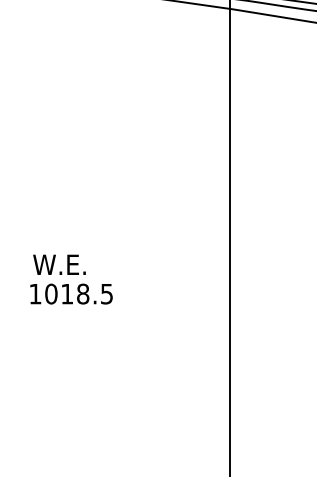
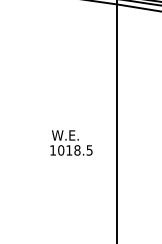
text: (71, 278) -> (71, 142), moved

